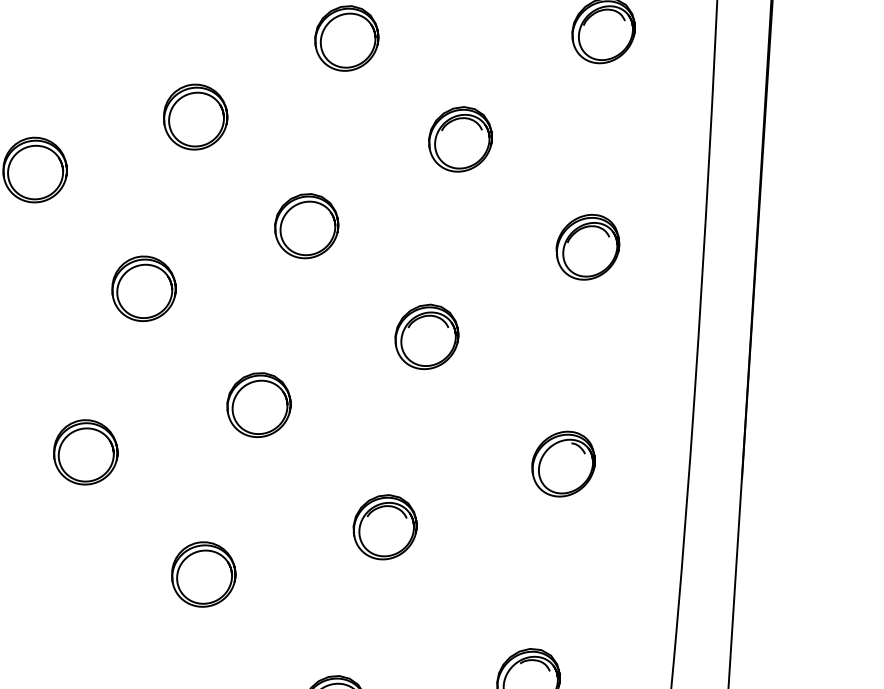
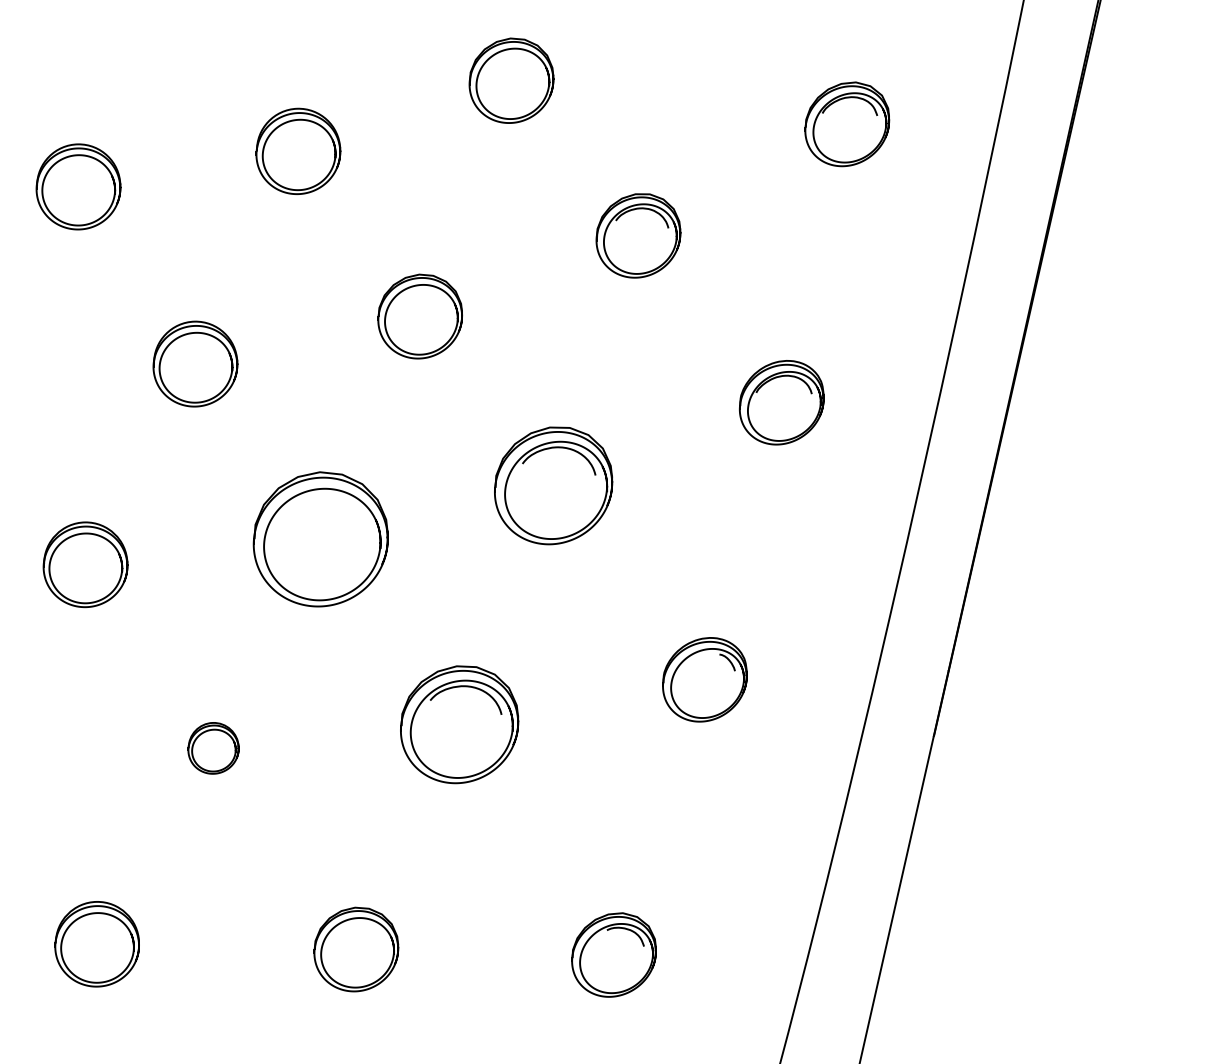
part: (426, 336) -> (553, 485), size x1.4
part: (258, 405) -> (320, 539), size x1.6
part: (385, 527) -> (459, 724), size x1.4
part: (203, 574) -> (213, 748), size x0.6

